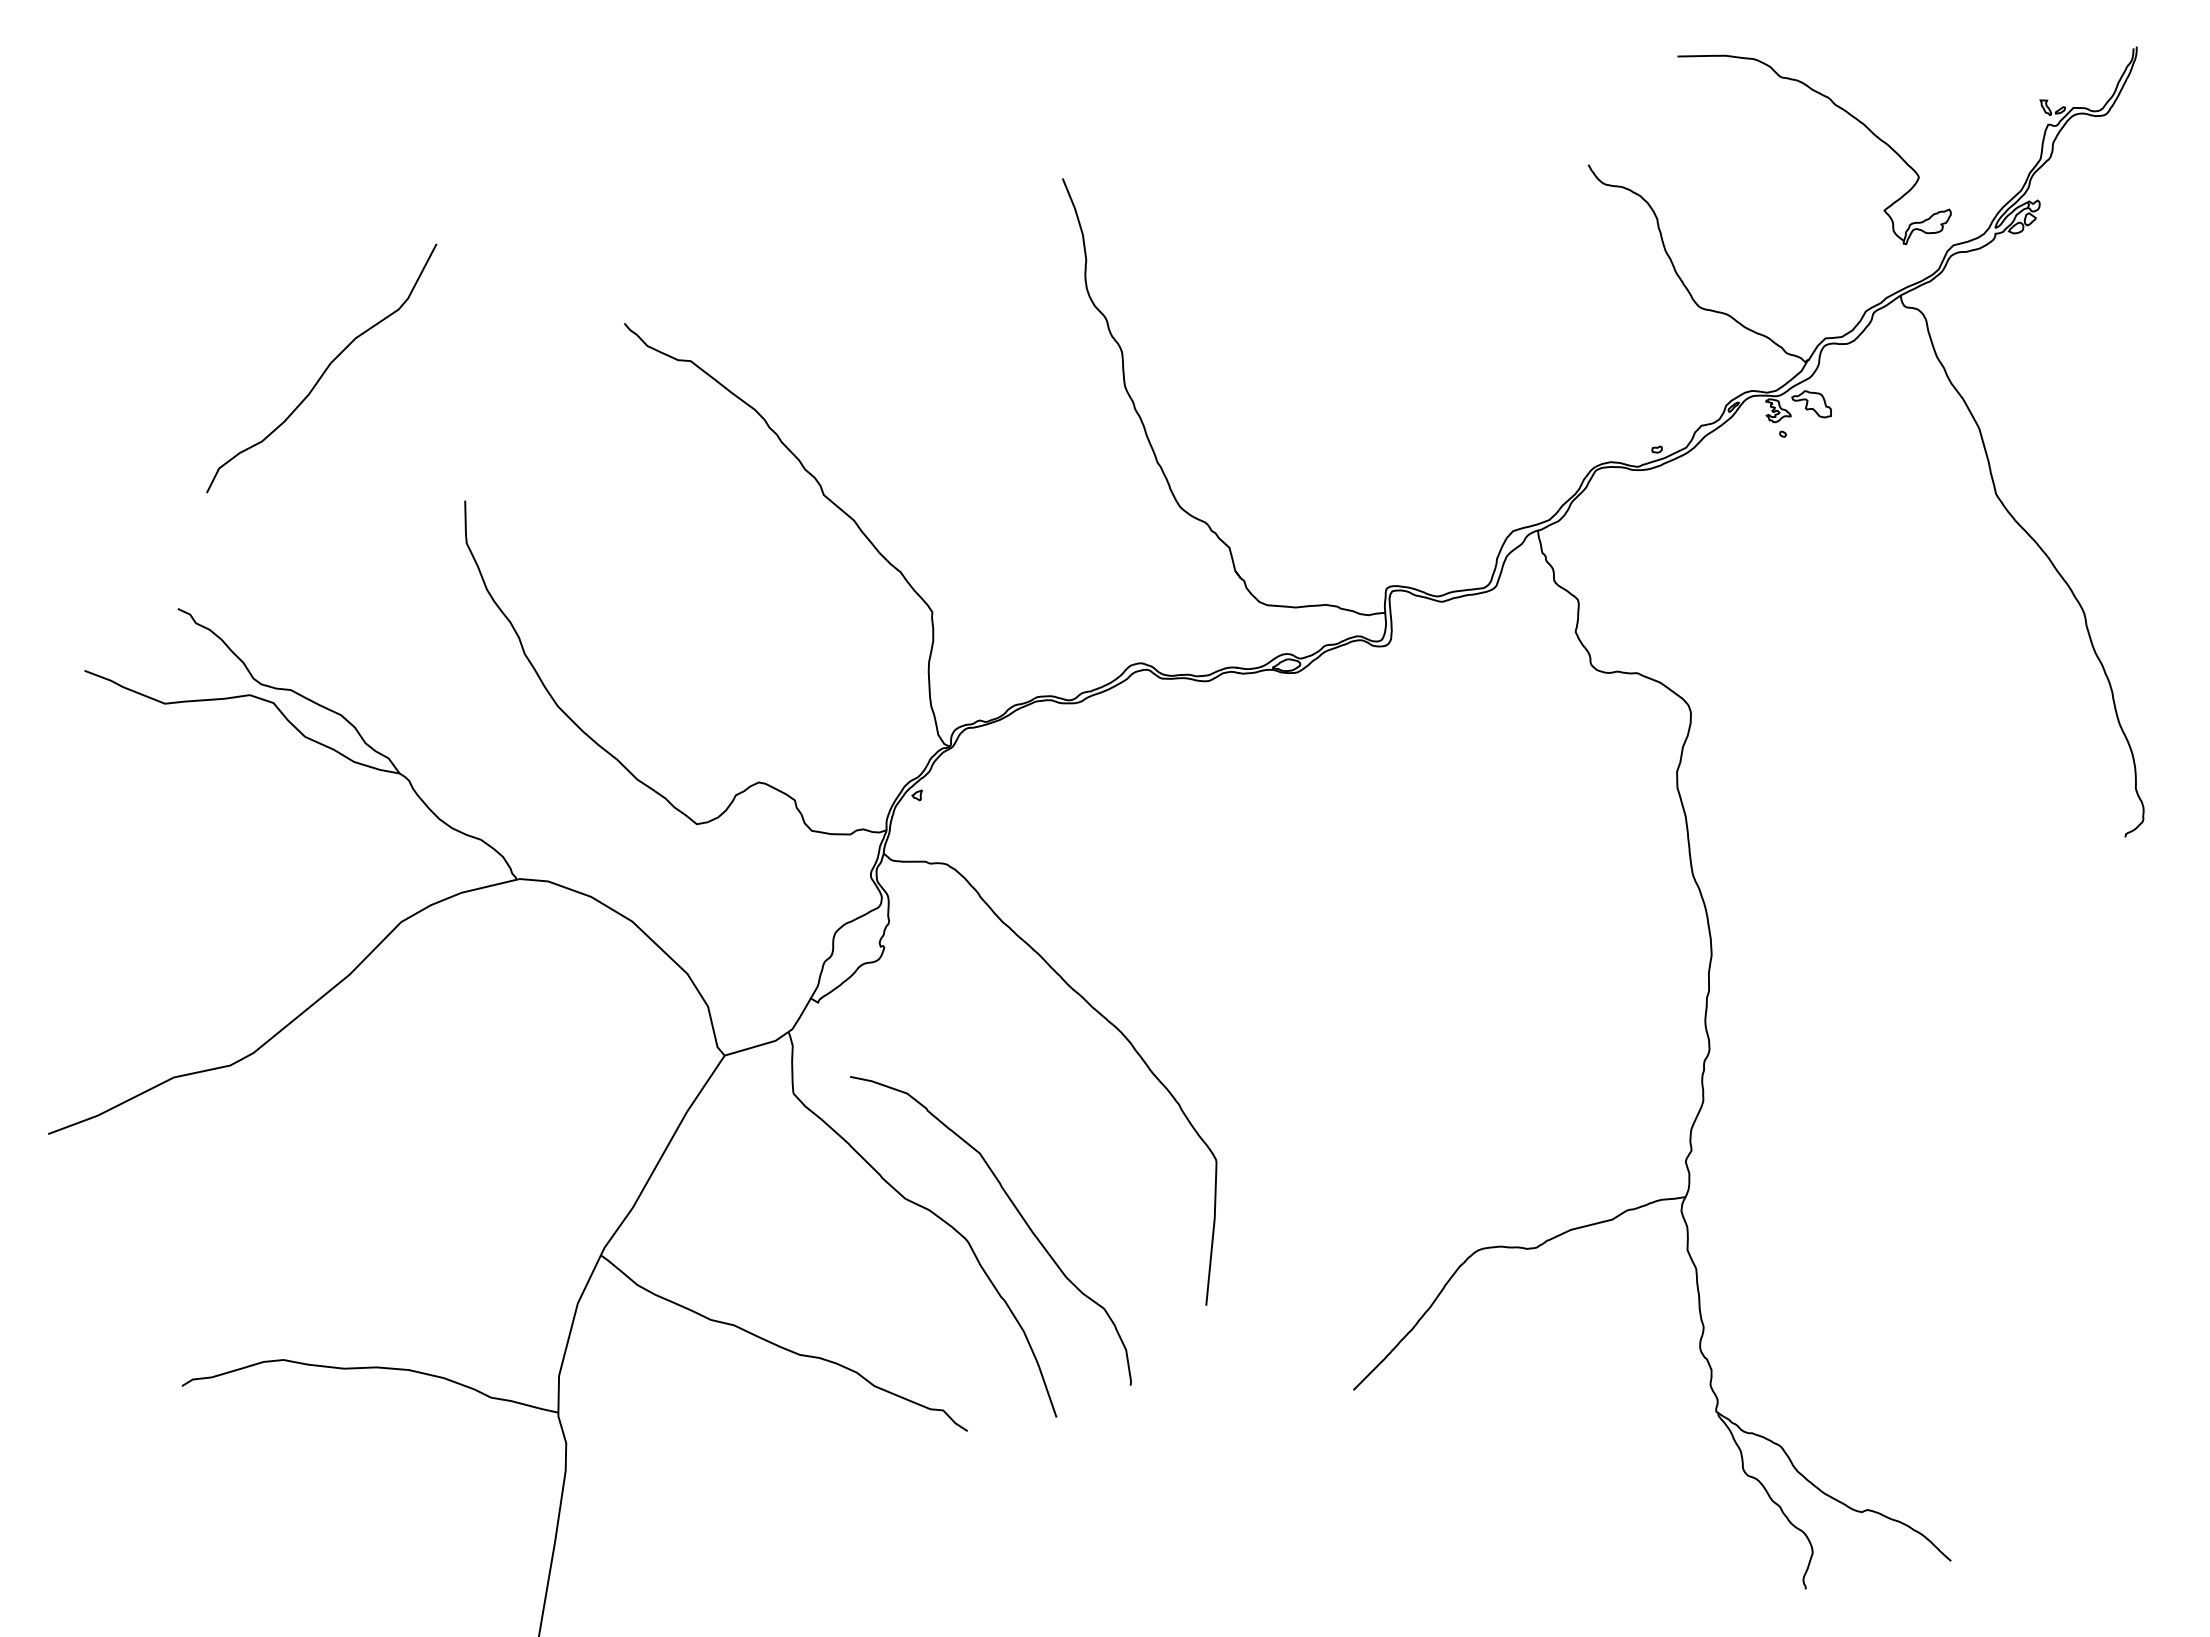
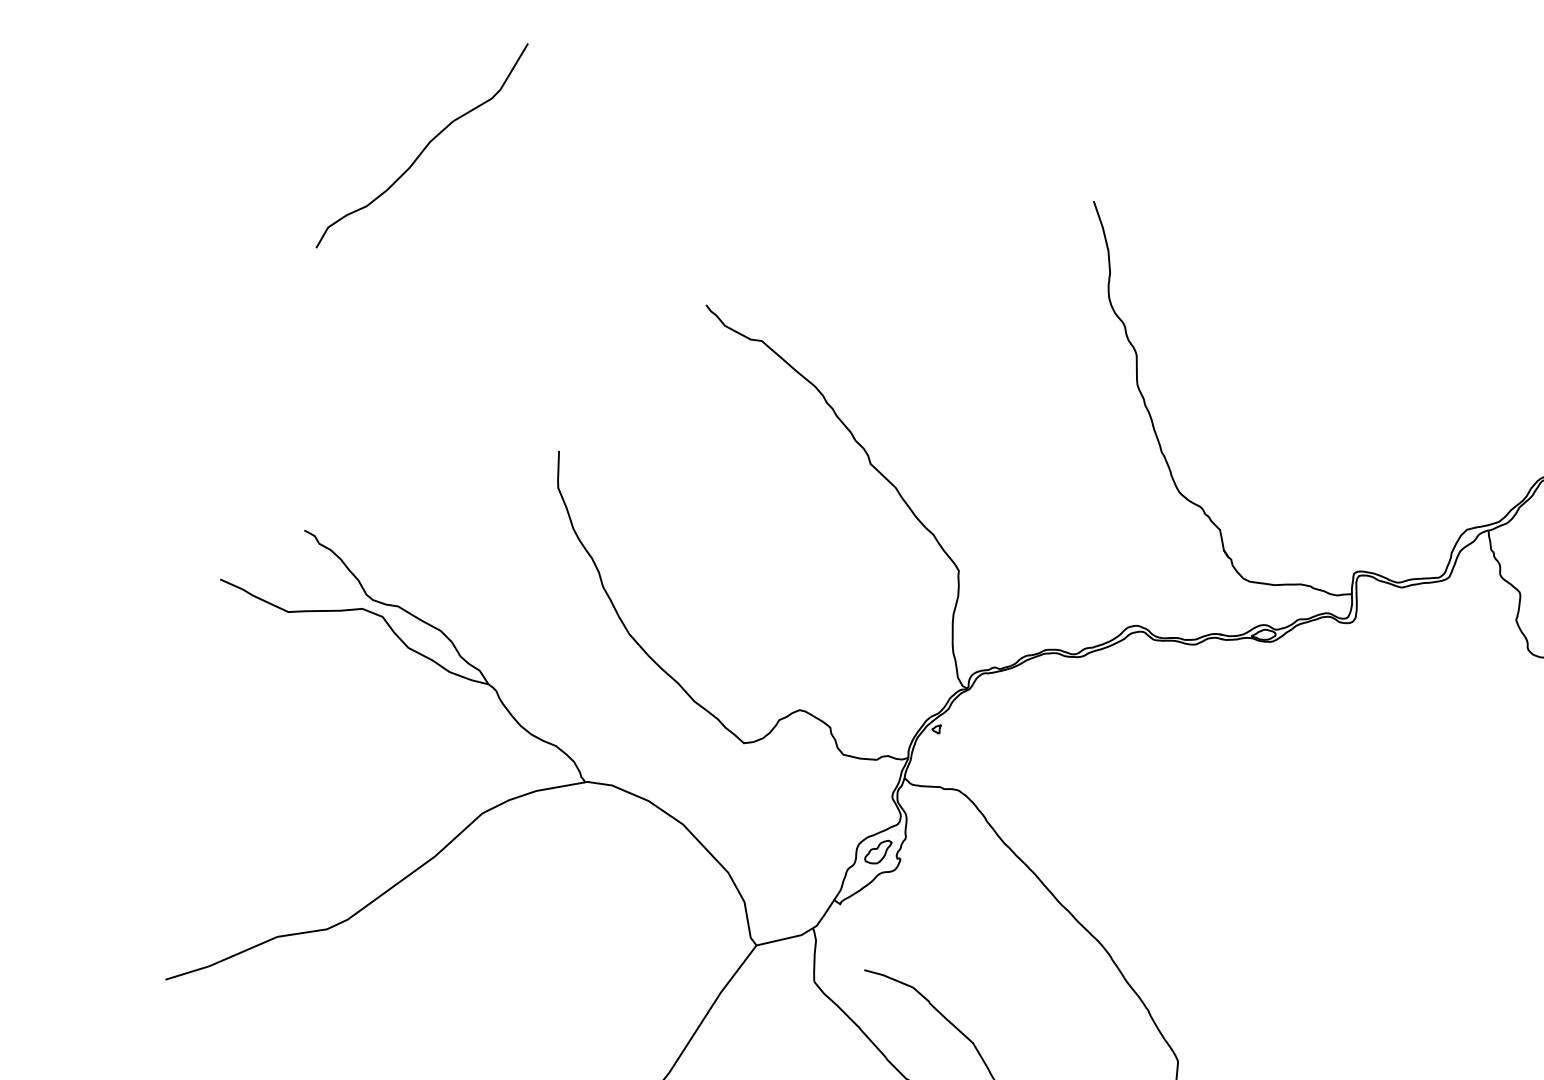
curve: (324, 370) -> (424, 147), moved
part: (858, 939) -> (878, 851), added

